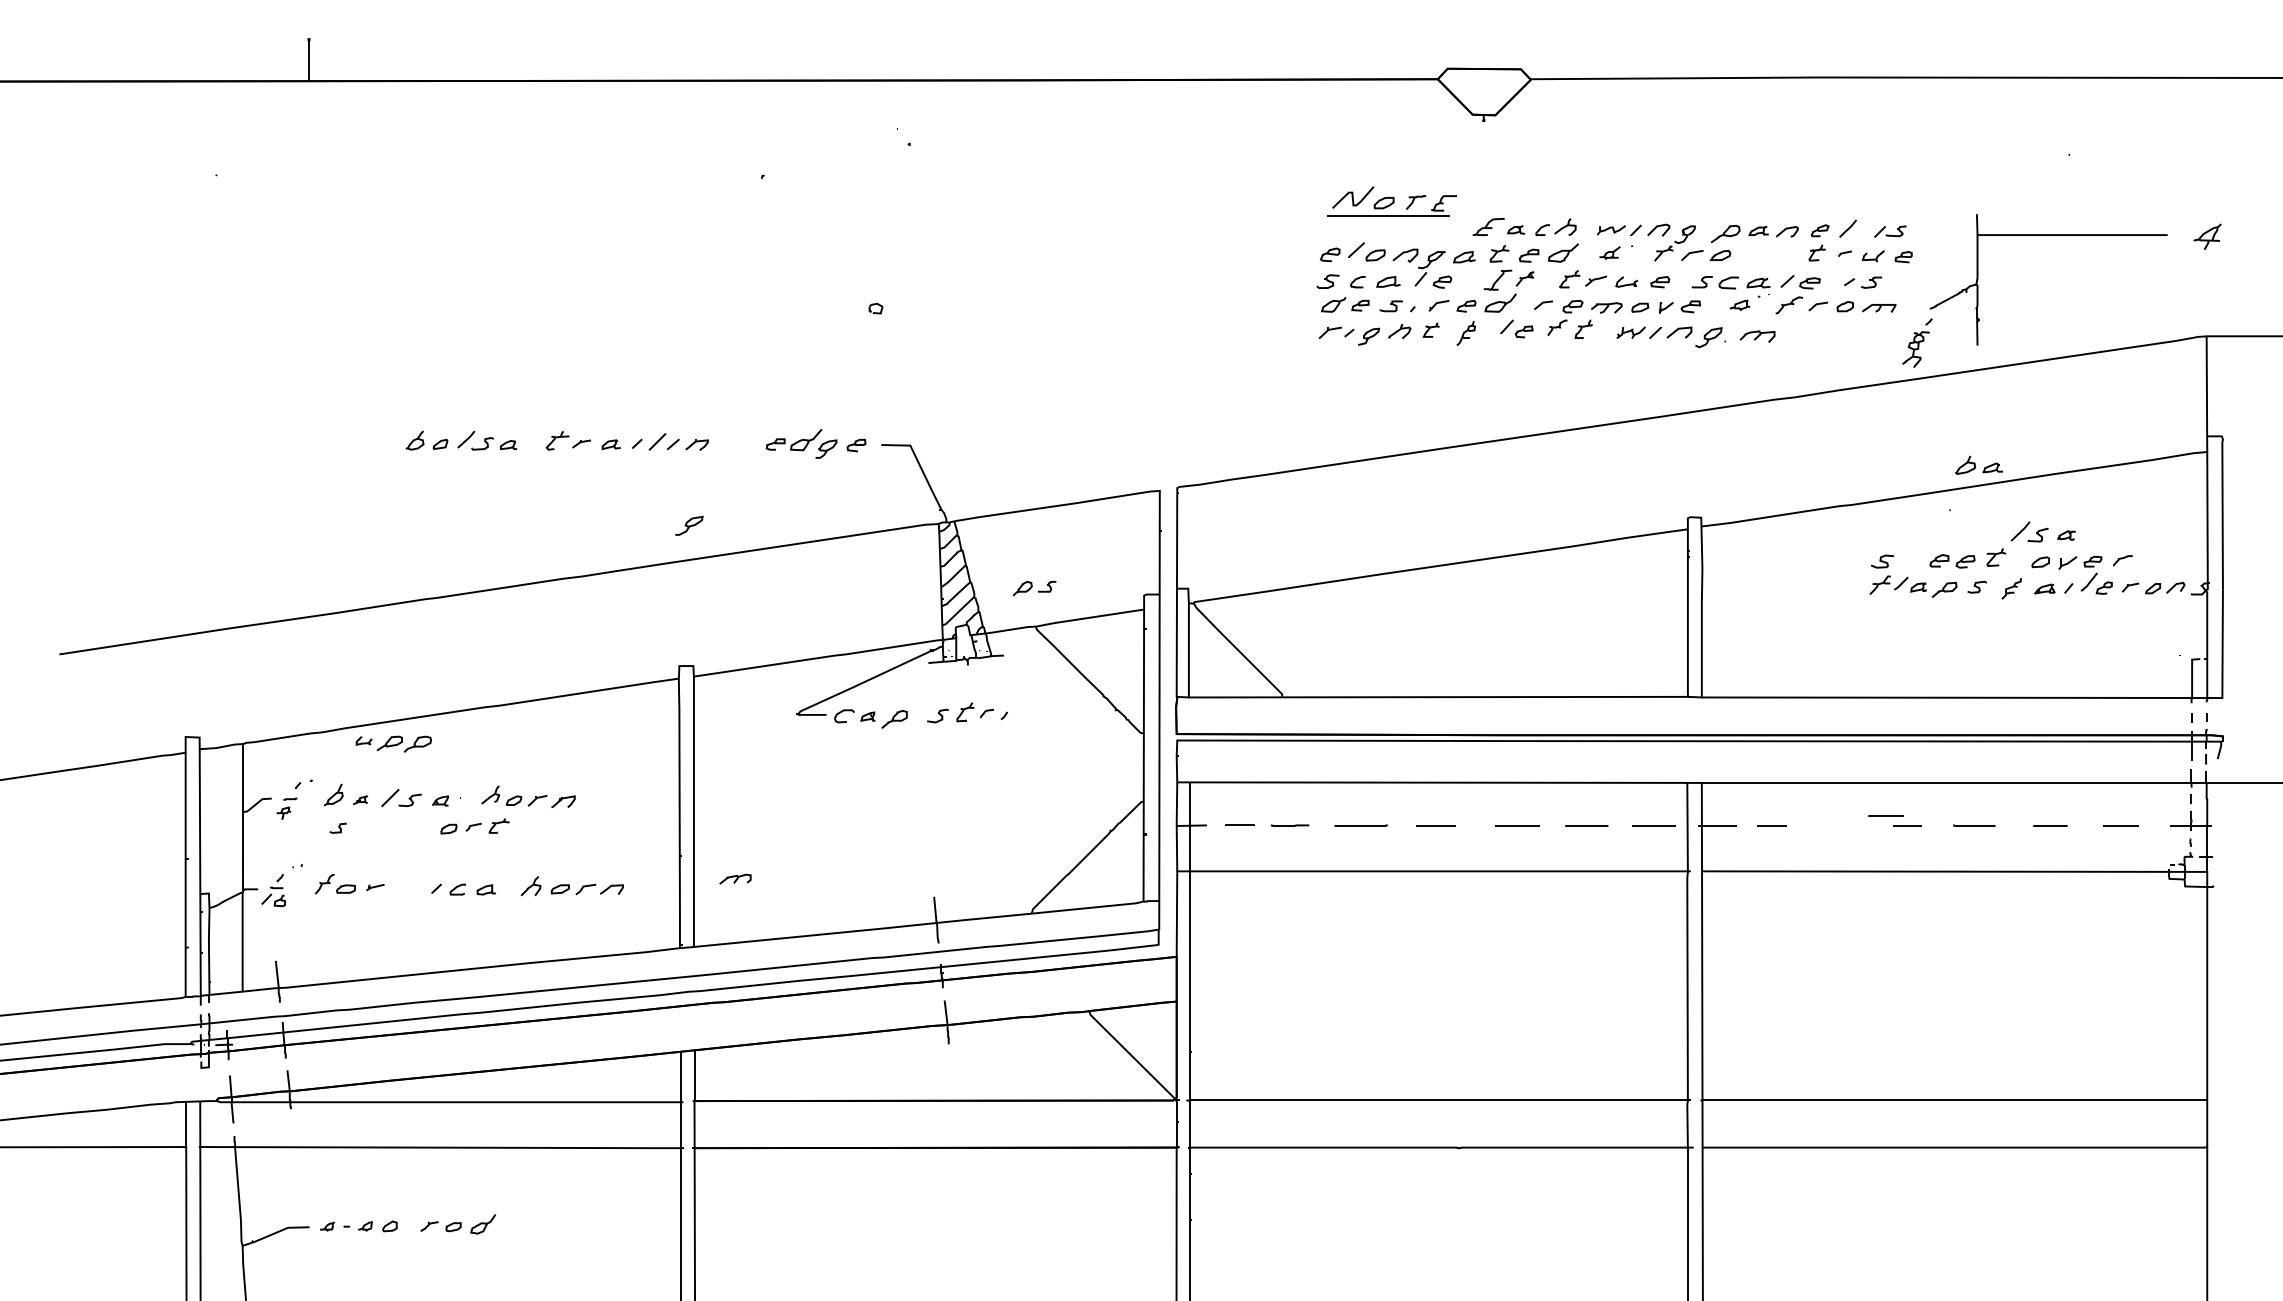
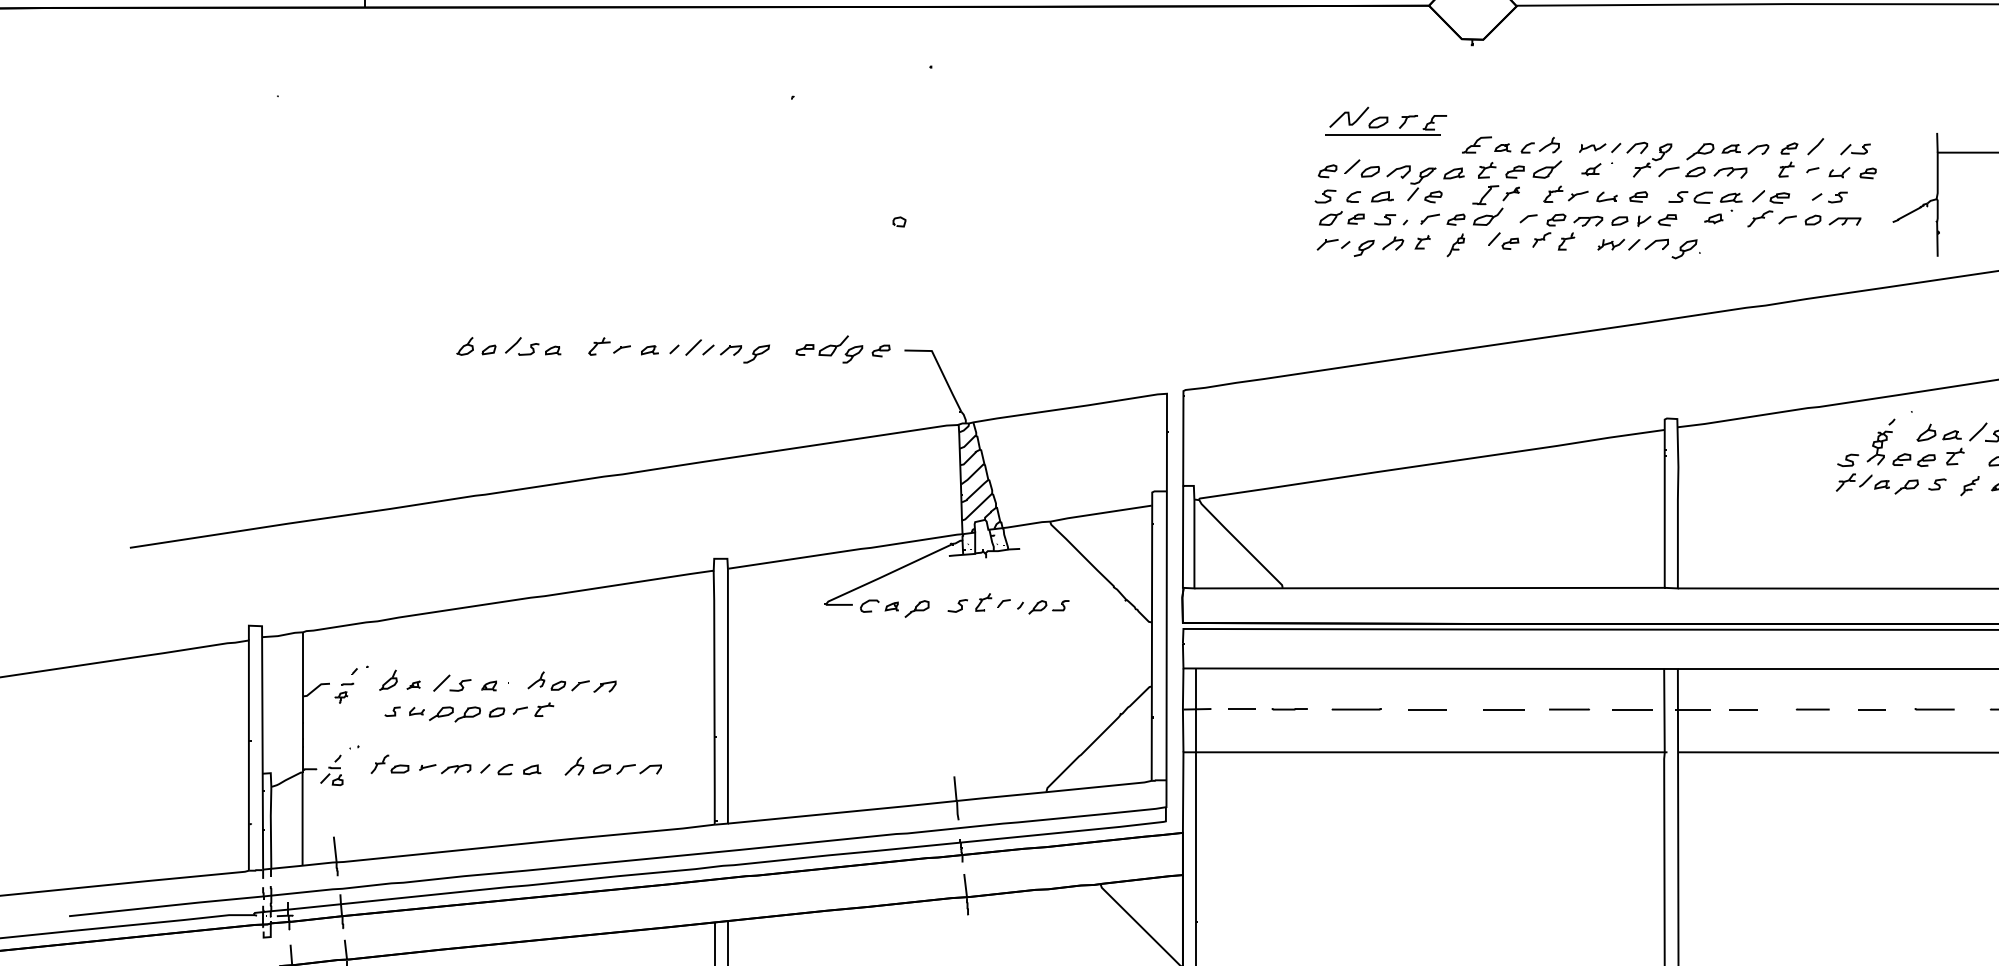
part: (1757, 336) -> (1730, 172), moved
part: (1917, 342) -> (1881, 441), moved
part: (1978, 464) -> (1938, 432), moved
curve: (689, 525) -> (756, 353), moved
part: (1034, 588) -> (1048, 607), moved
part: (393, 743) -> (444, 713), moved
line: (1885, 815) -> (1812, 709), moved
part: (735, 878) -> (456, 768), moved

